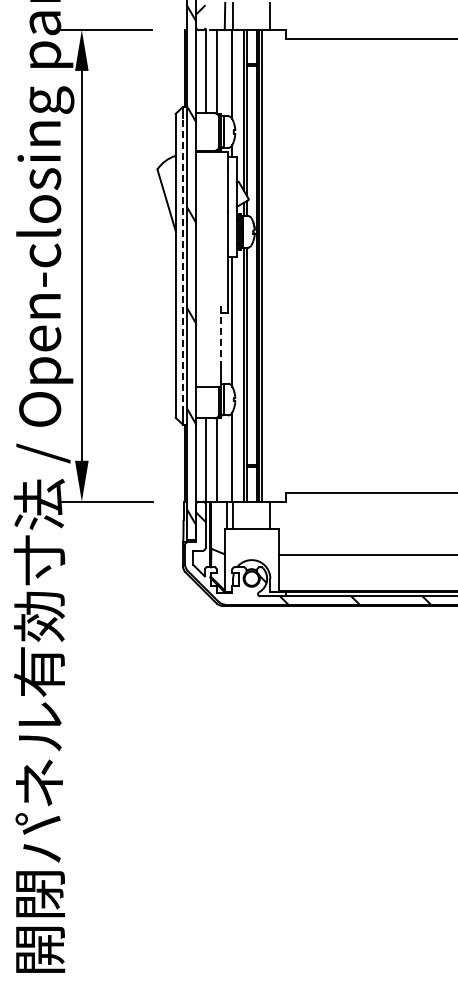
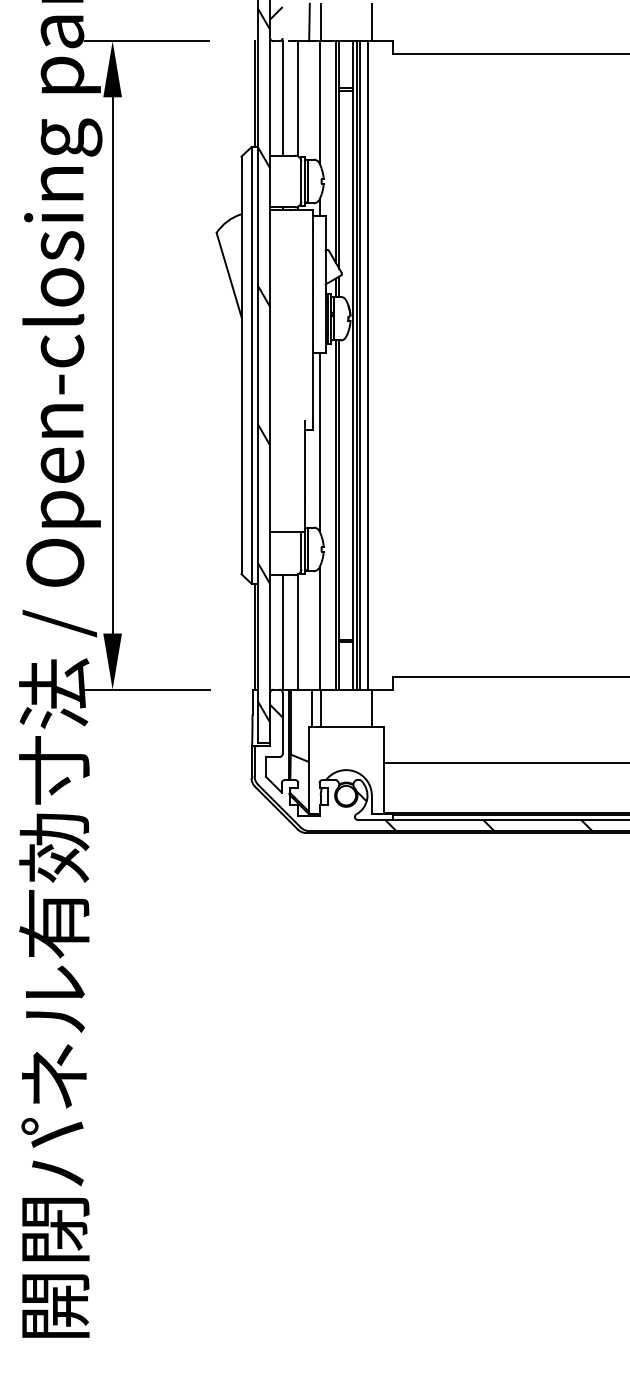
line: (182, 265) -> (251, 364), dashed -> solid
line: (267, 265) -> (367, 364), added
line: (221, 335) -> (304, 461), dashed -> solid

